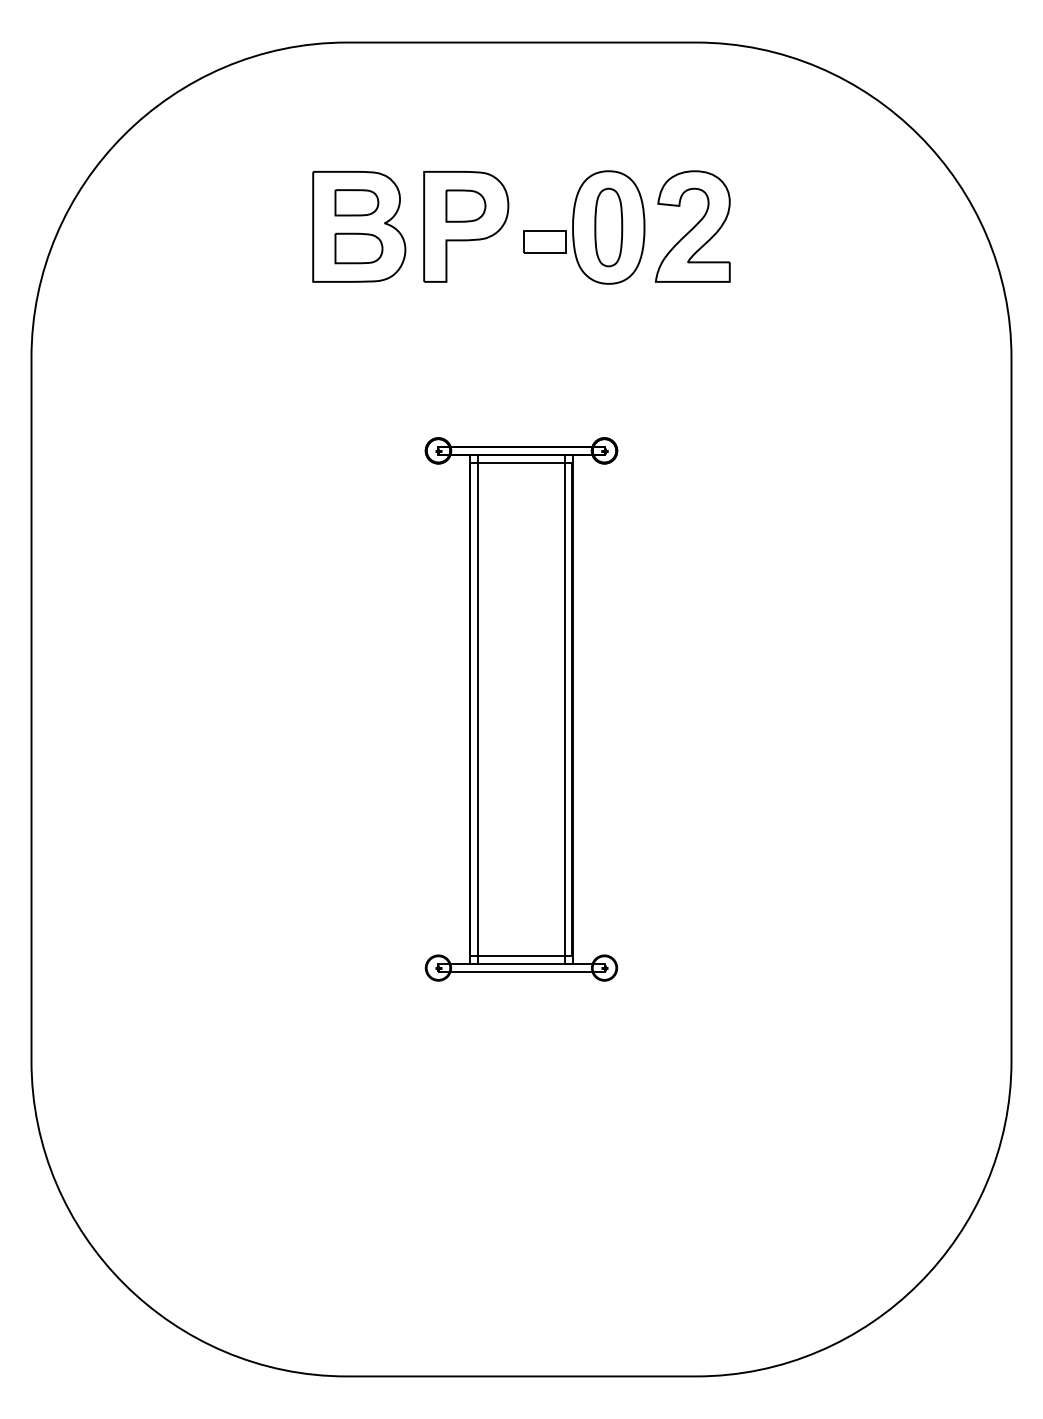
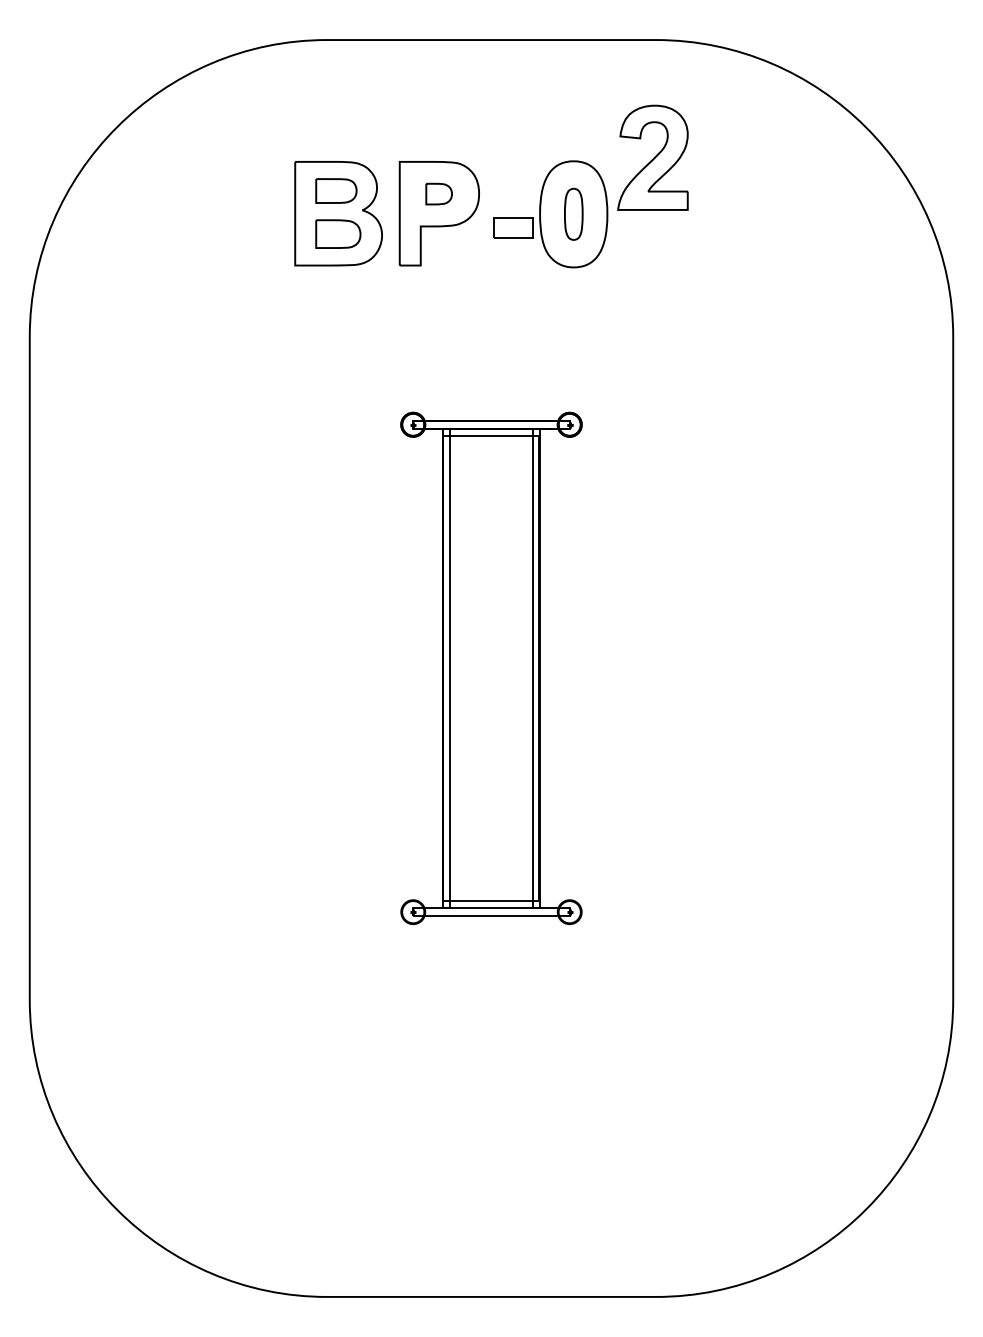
part: (465, 205) -> (438, 193), size x0.7
part: (692, 226) -> (652, 157), moved
part: (608, 227) -> (573, 214), size x0.7

